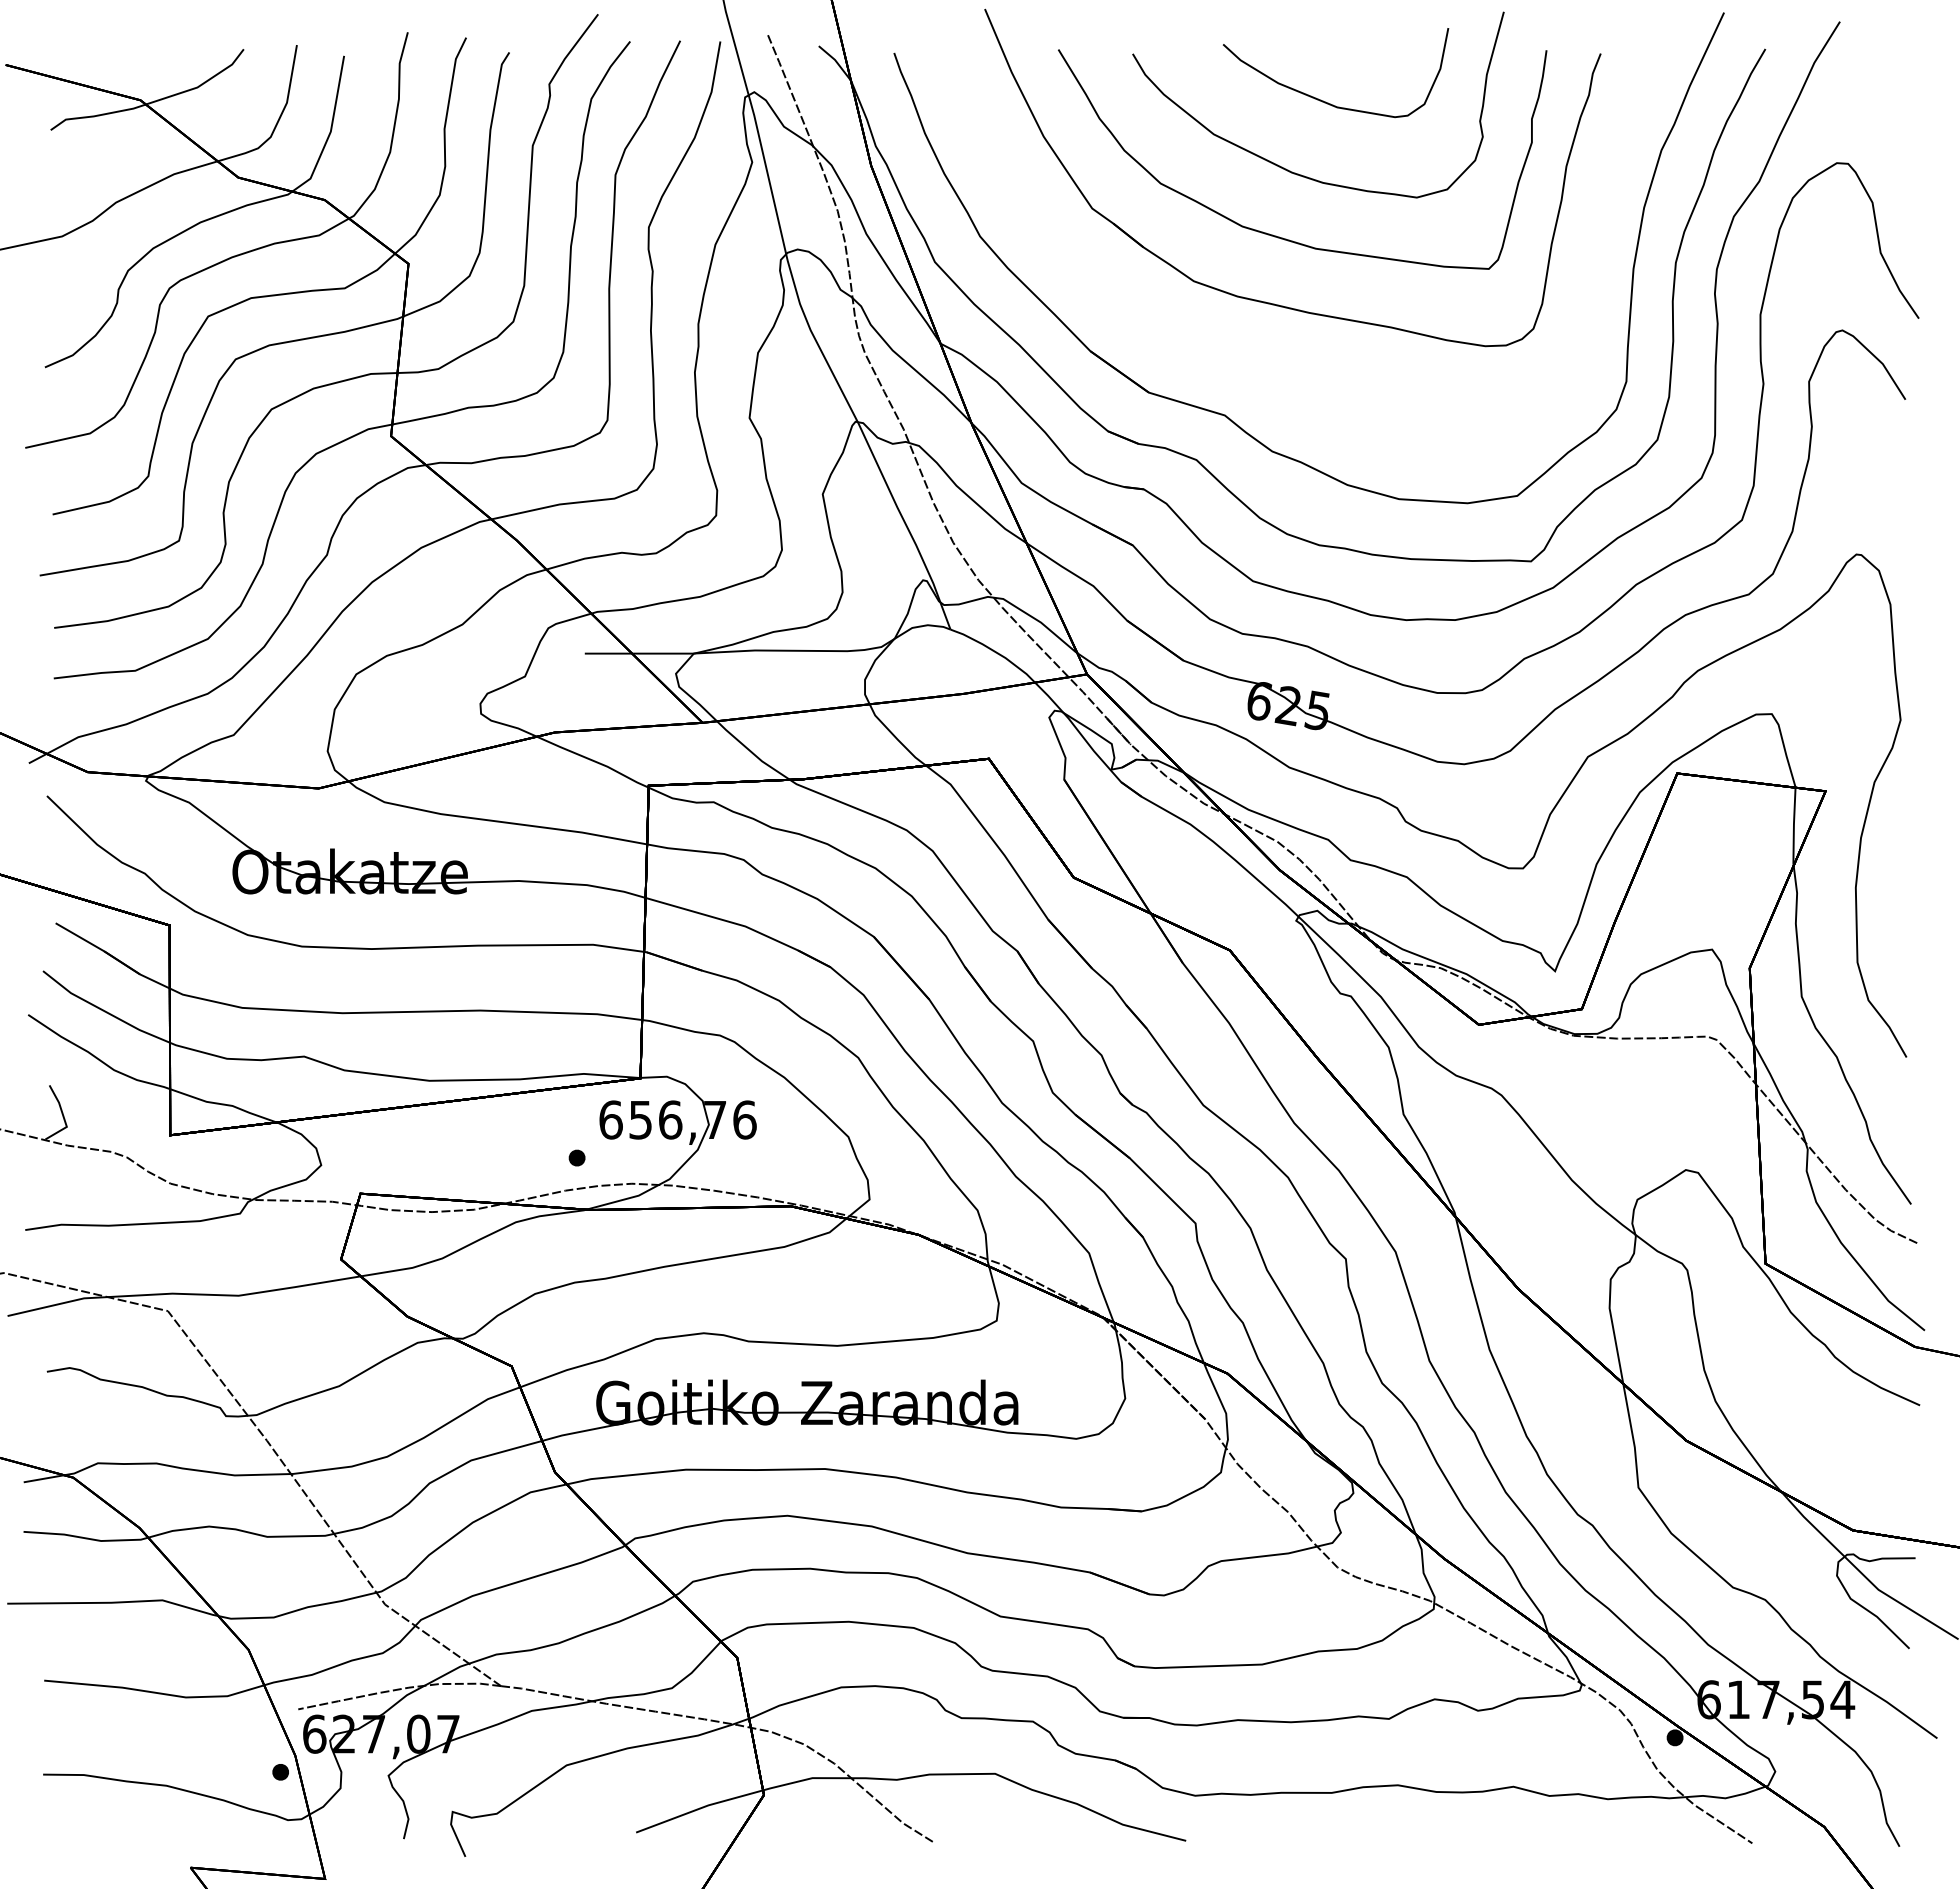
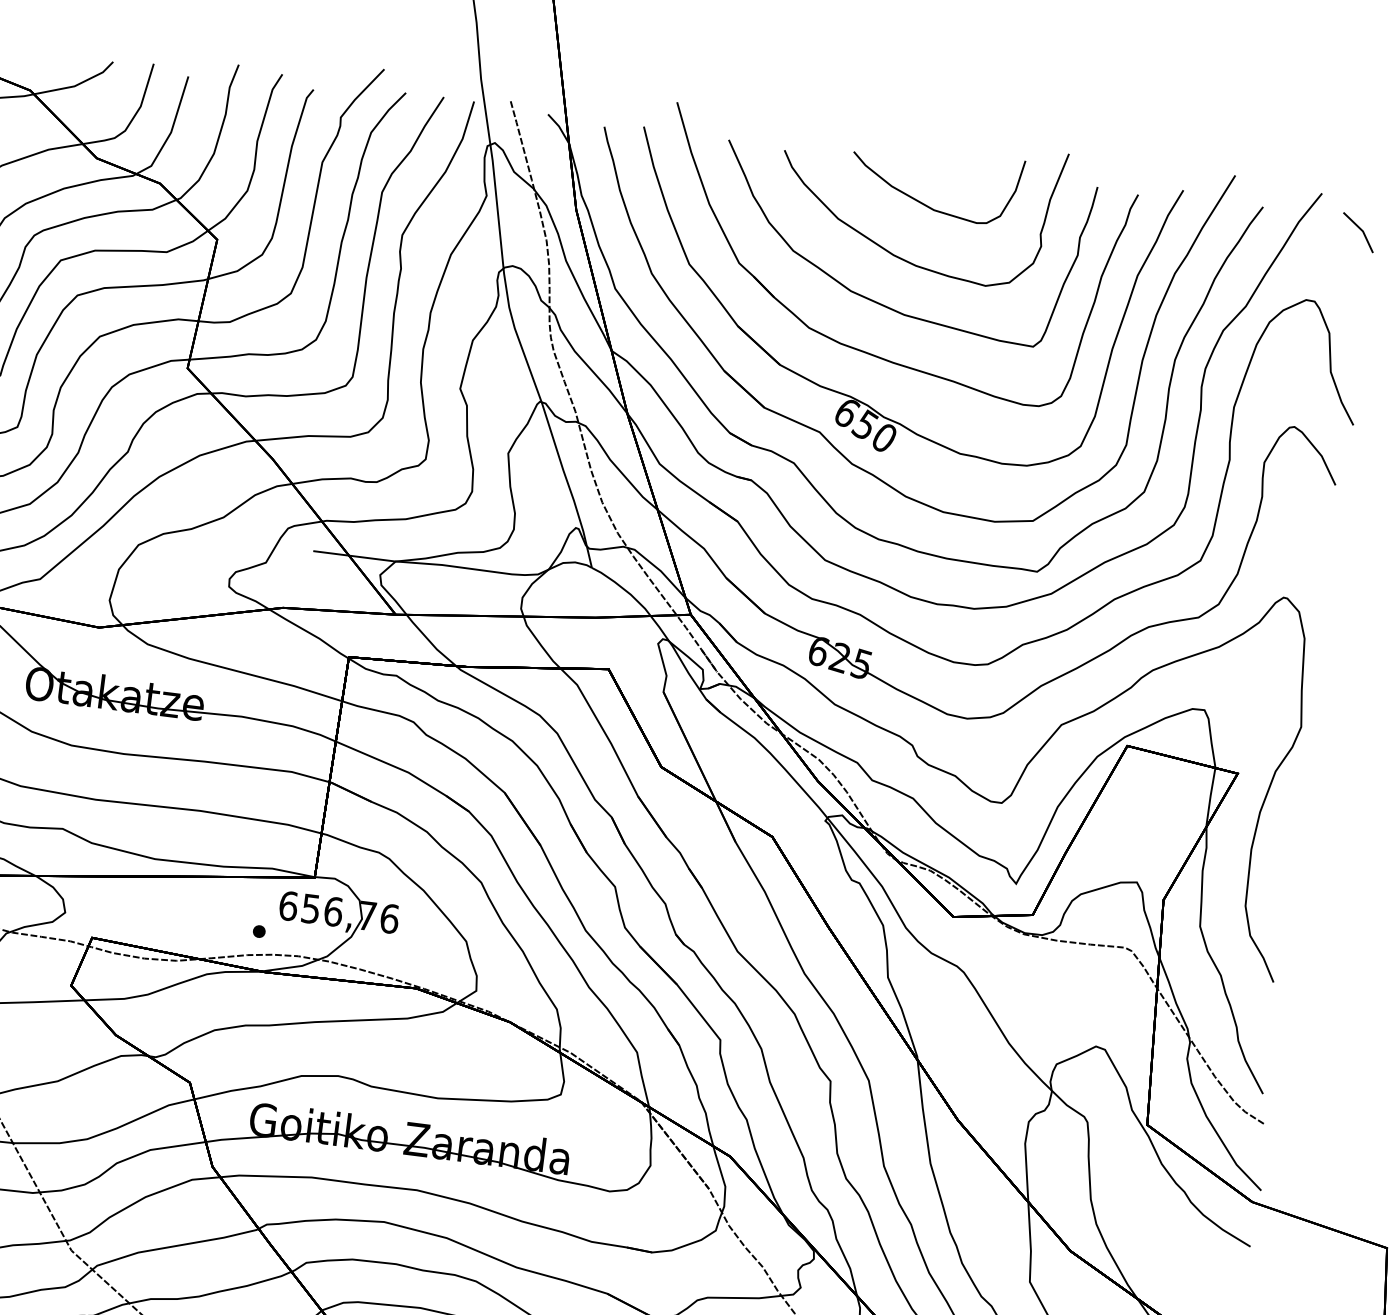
line: (1896, 63) -> (1360, 230), added
part: (1260, 363) -> (851, 396), added

